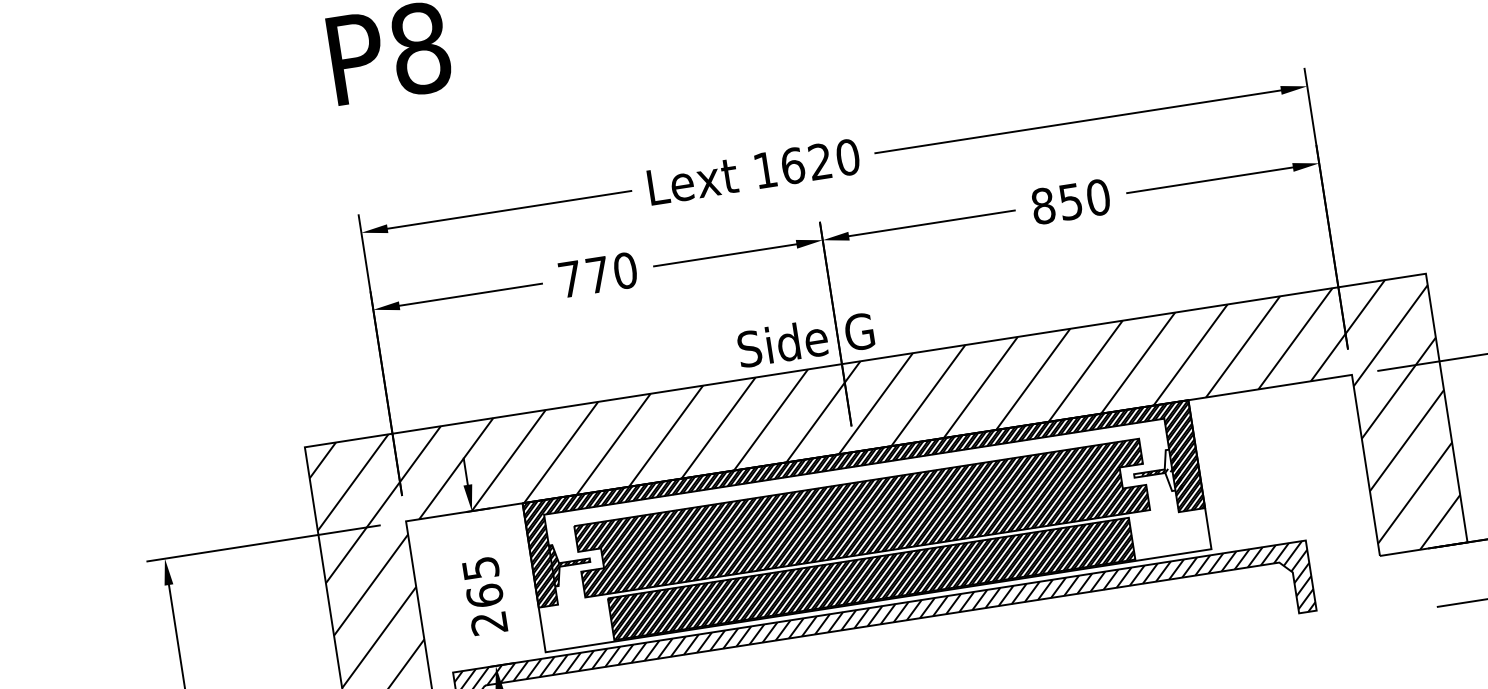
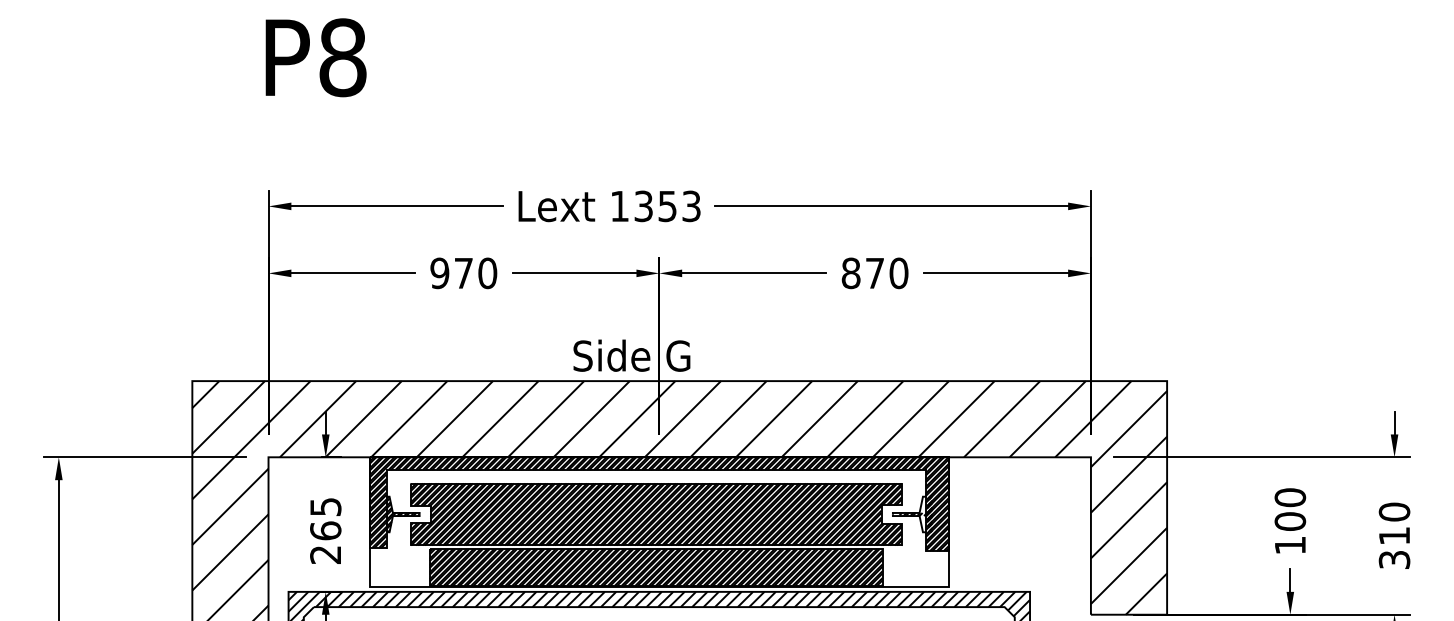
text: (820, 161) -> (667, 206), 1620 -> 1353
text: (1070, 202) -> (874, 273), 850 -> 870
text: (569, 279) -> (439, 273), 770 -> 970

